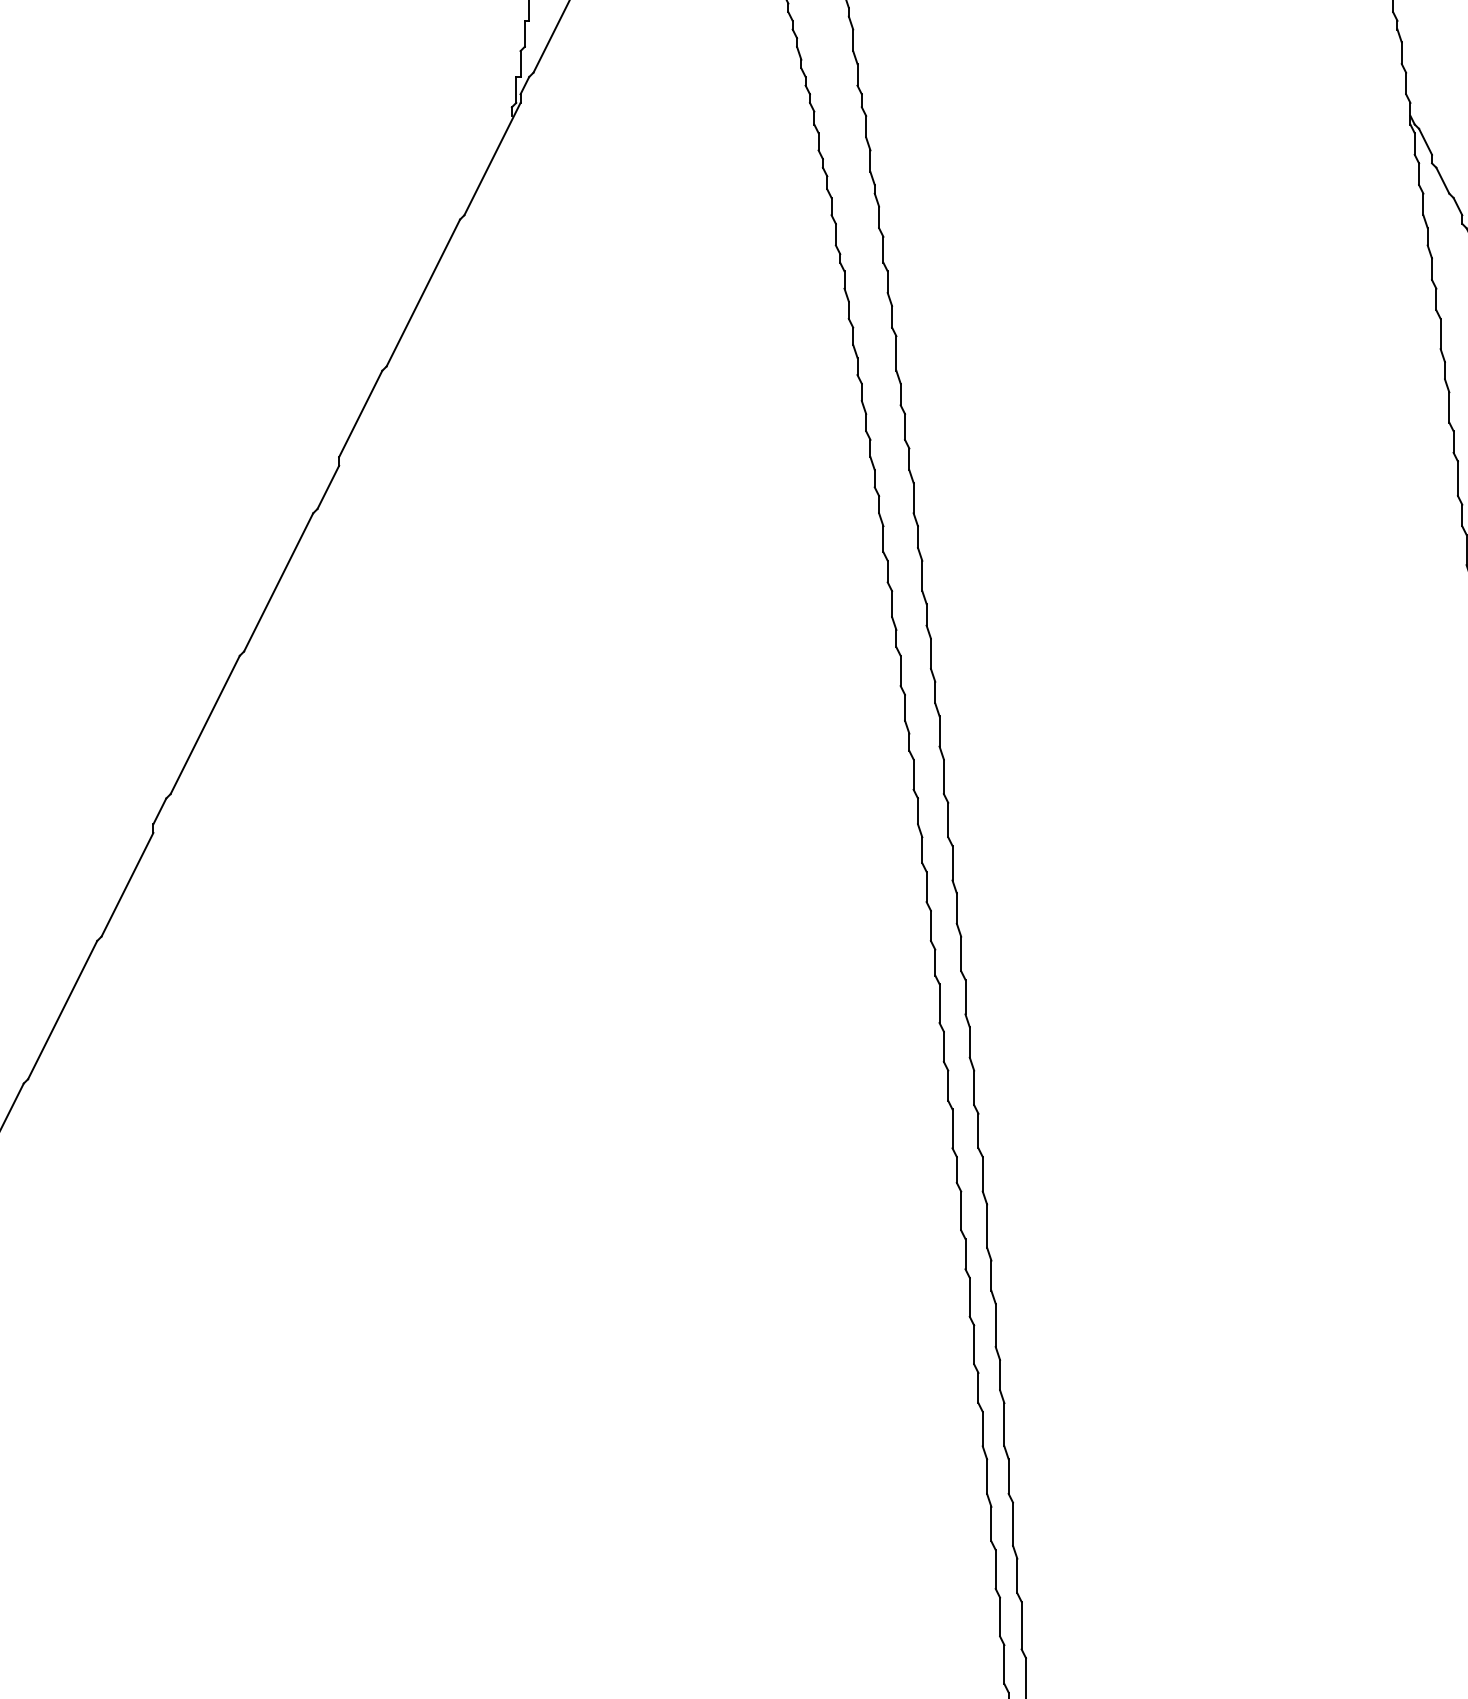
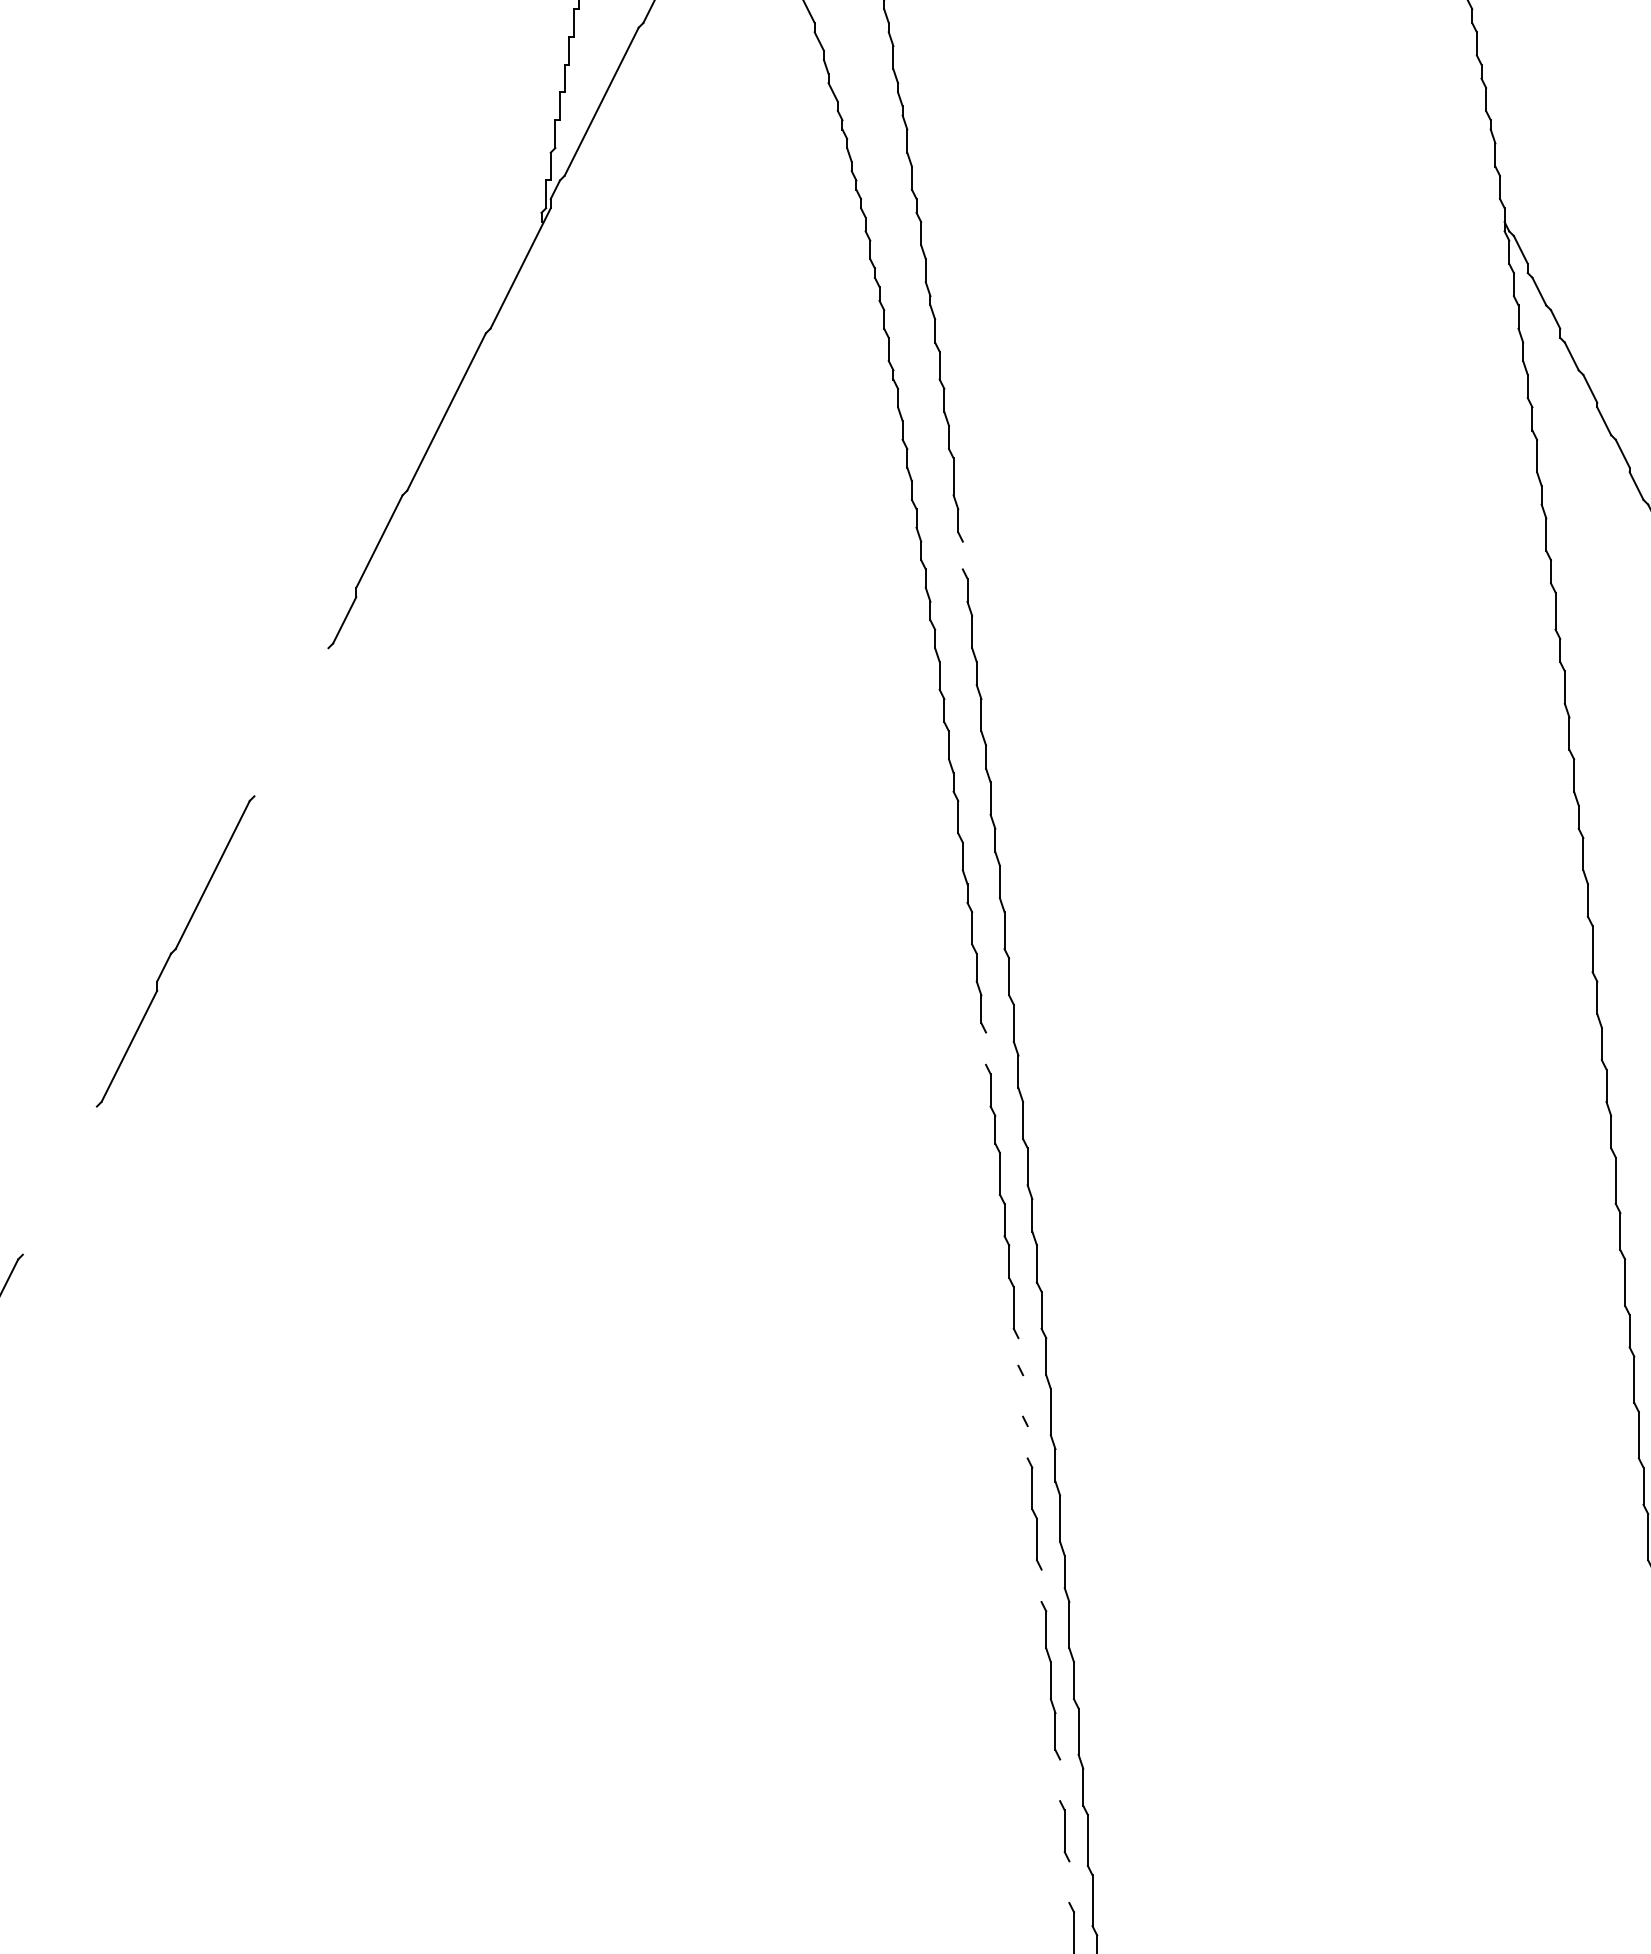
line: (904, 426) -> (962, 555), removed
line: (278, 582) -> (291, 722), removed
line: (927, 886) -> (986, 1048), removed
line: (62, 1009) -> (59, 1180), removed
line: (956, 1169) -> (1018, 1351), removed
line: (961, 1210) -> (1023, 1395), removed
line: (965, 1254) -> (1027, 1442), removed
line: (978, 1387) -> (1041, 1585), removed
line: (996, 1569) -> (1060, 1780), removed
line: (1004, 1664) -> (1069, 1882), removed

